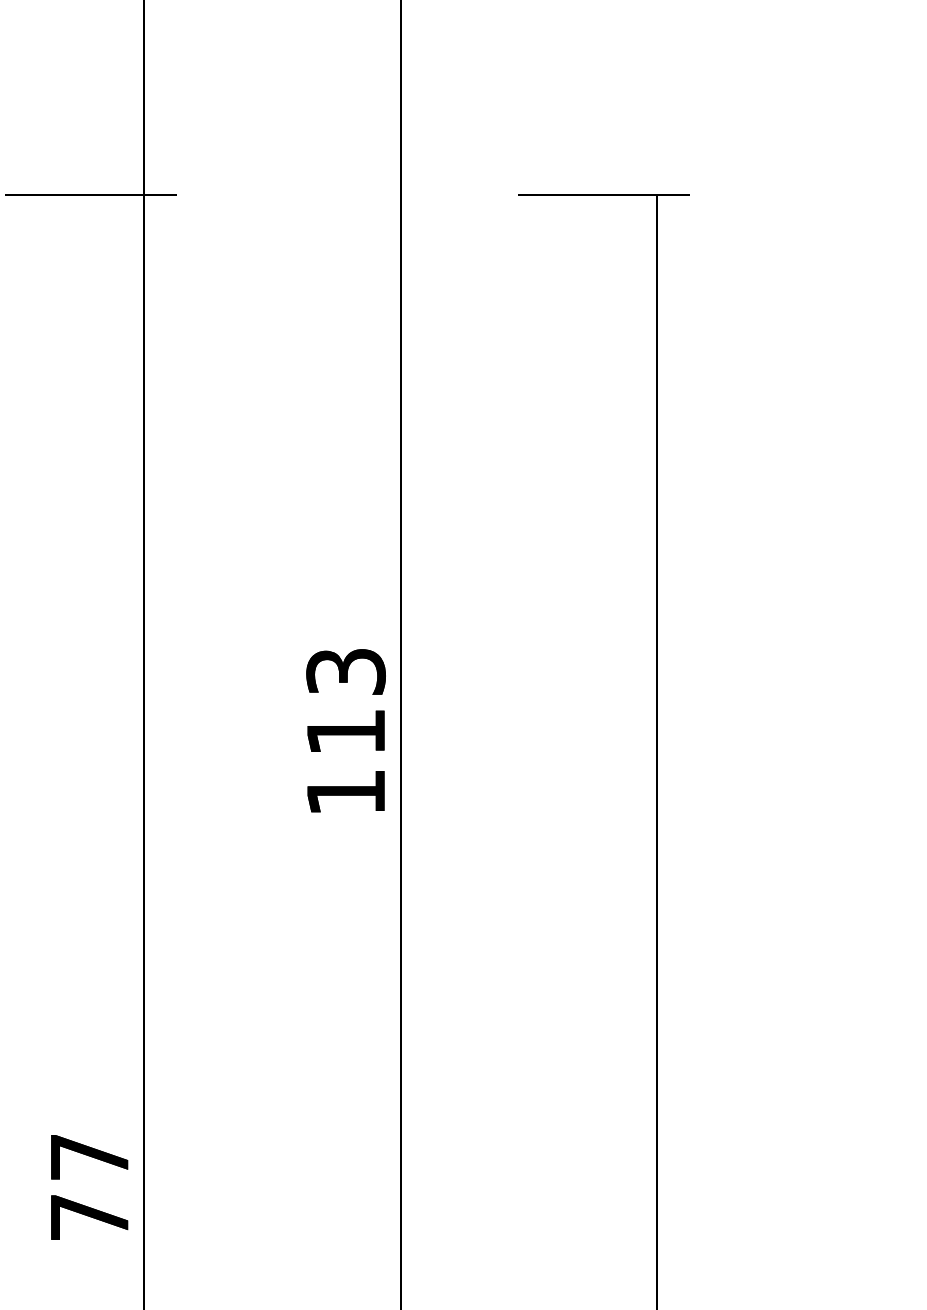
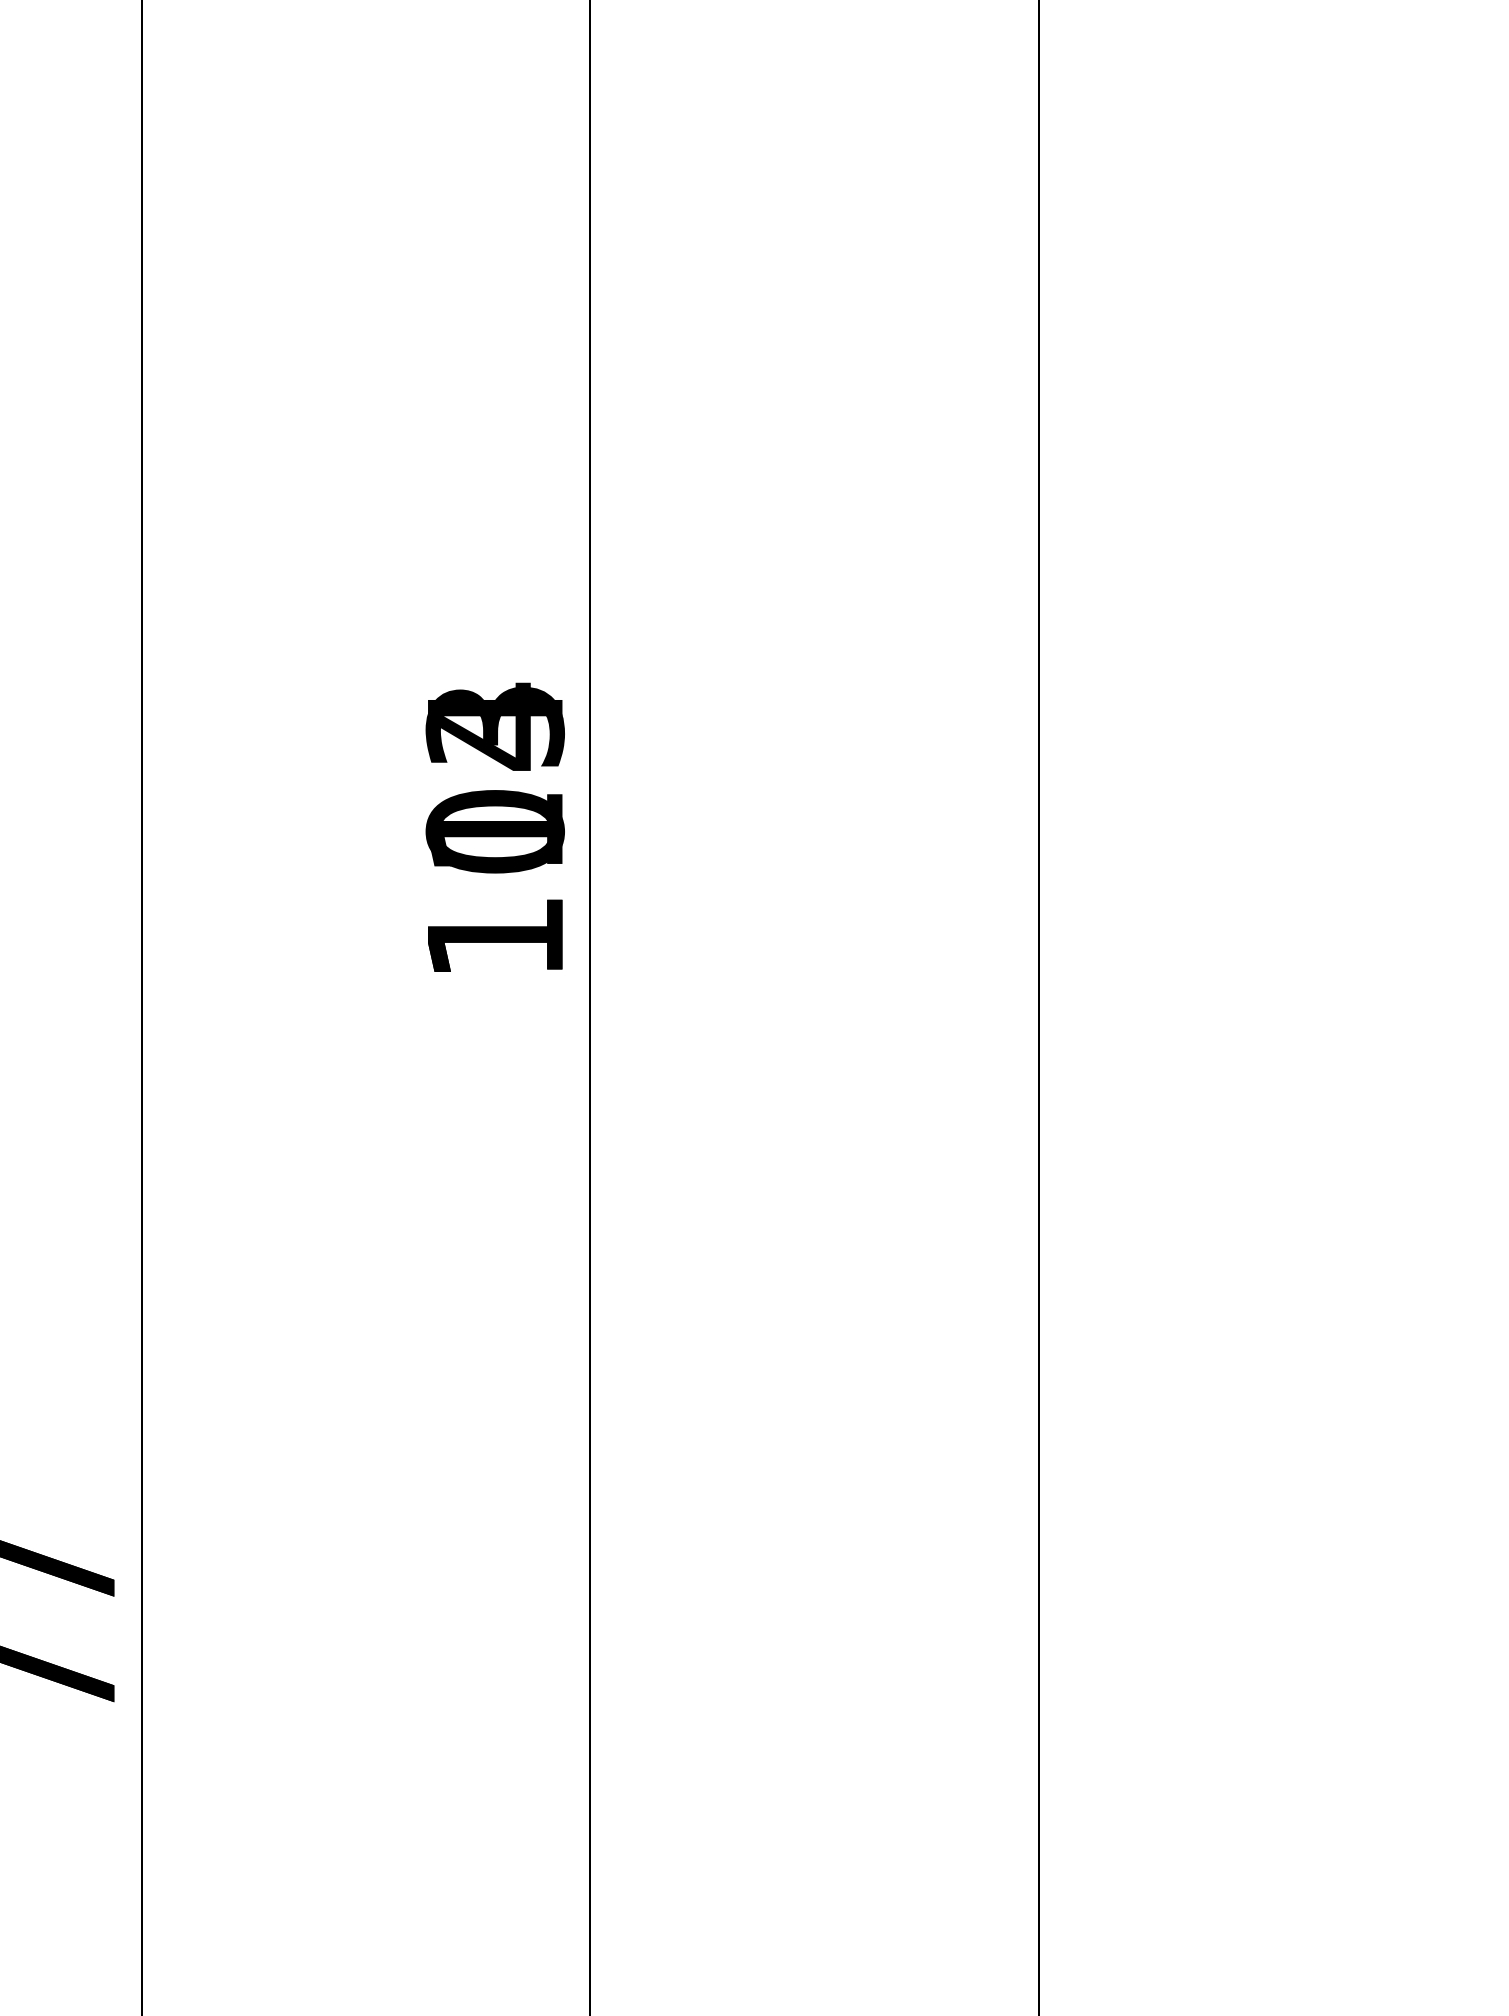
text: (345, 700) -> (494, 776), 113 -> 104

